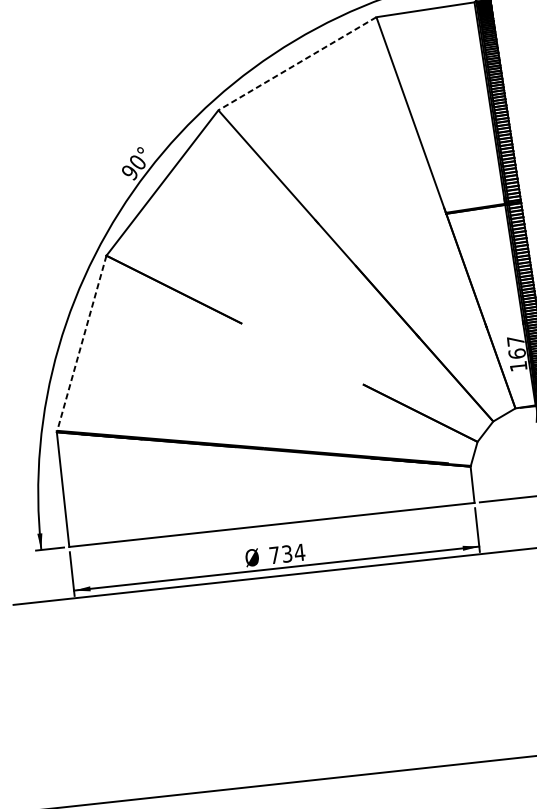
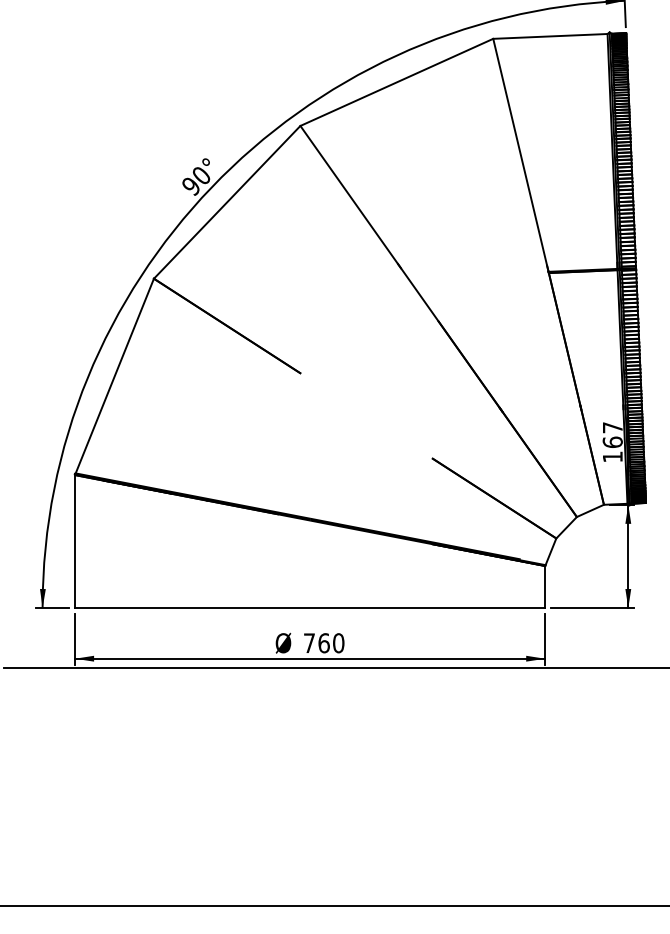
line: (297, 63) -> (396, 82), dashed -> solid
line: (81, 343) -> (114, 376), dashed -> solid
text: (293, 553) -> (331, 643), 734 -> 760

